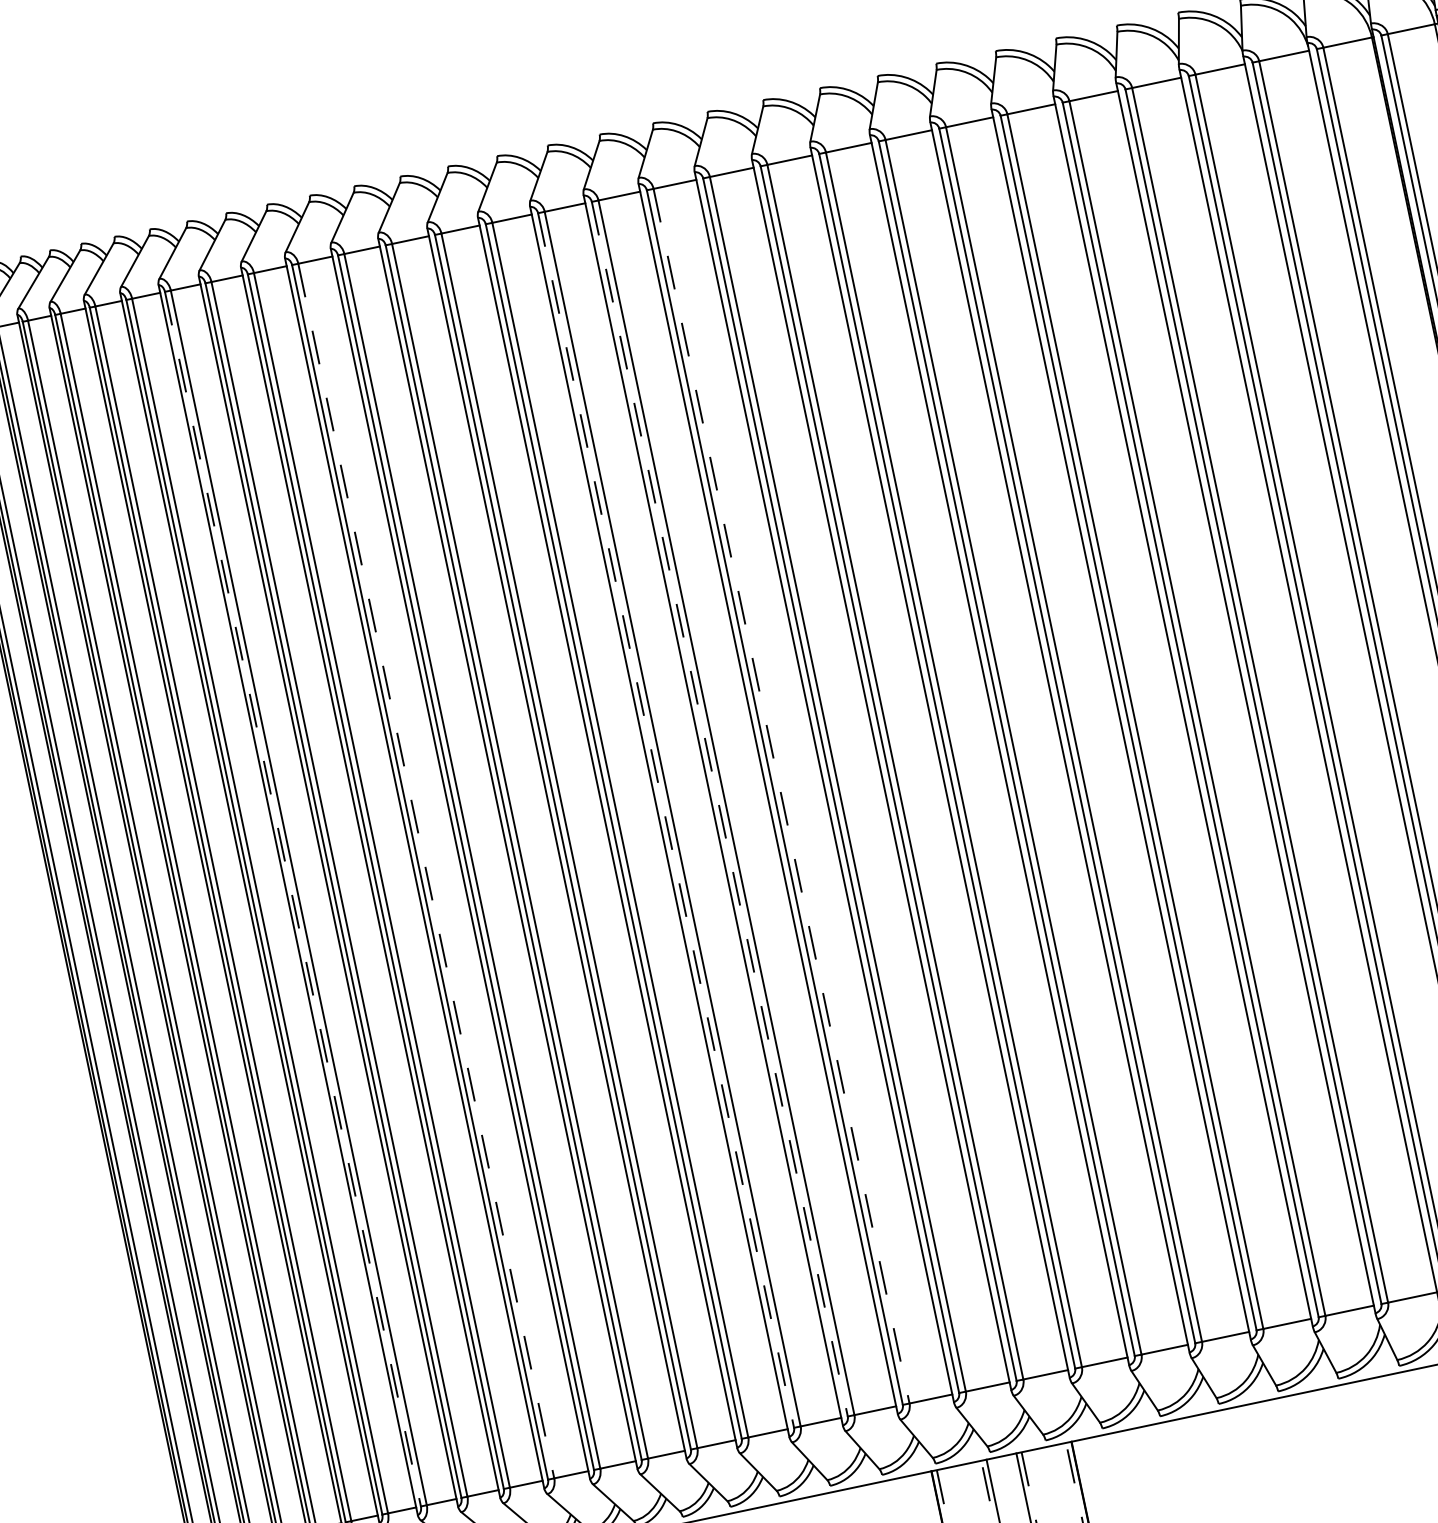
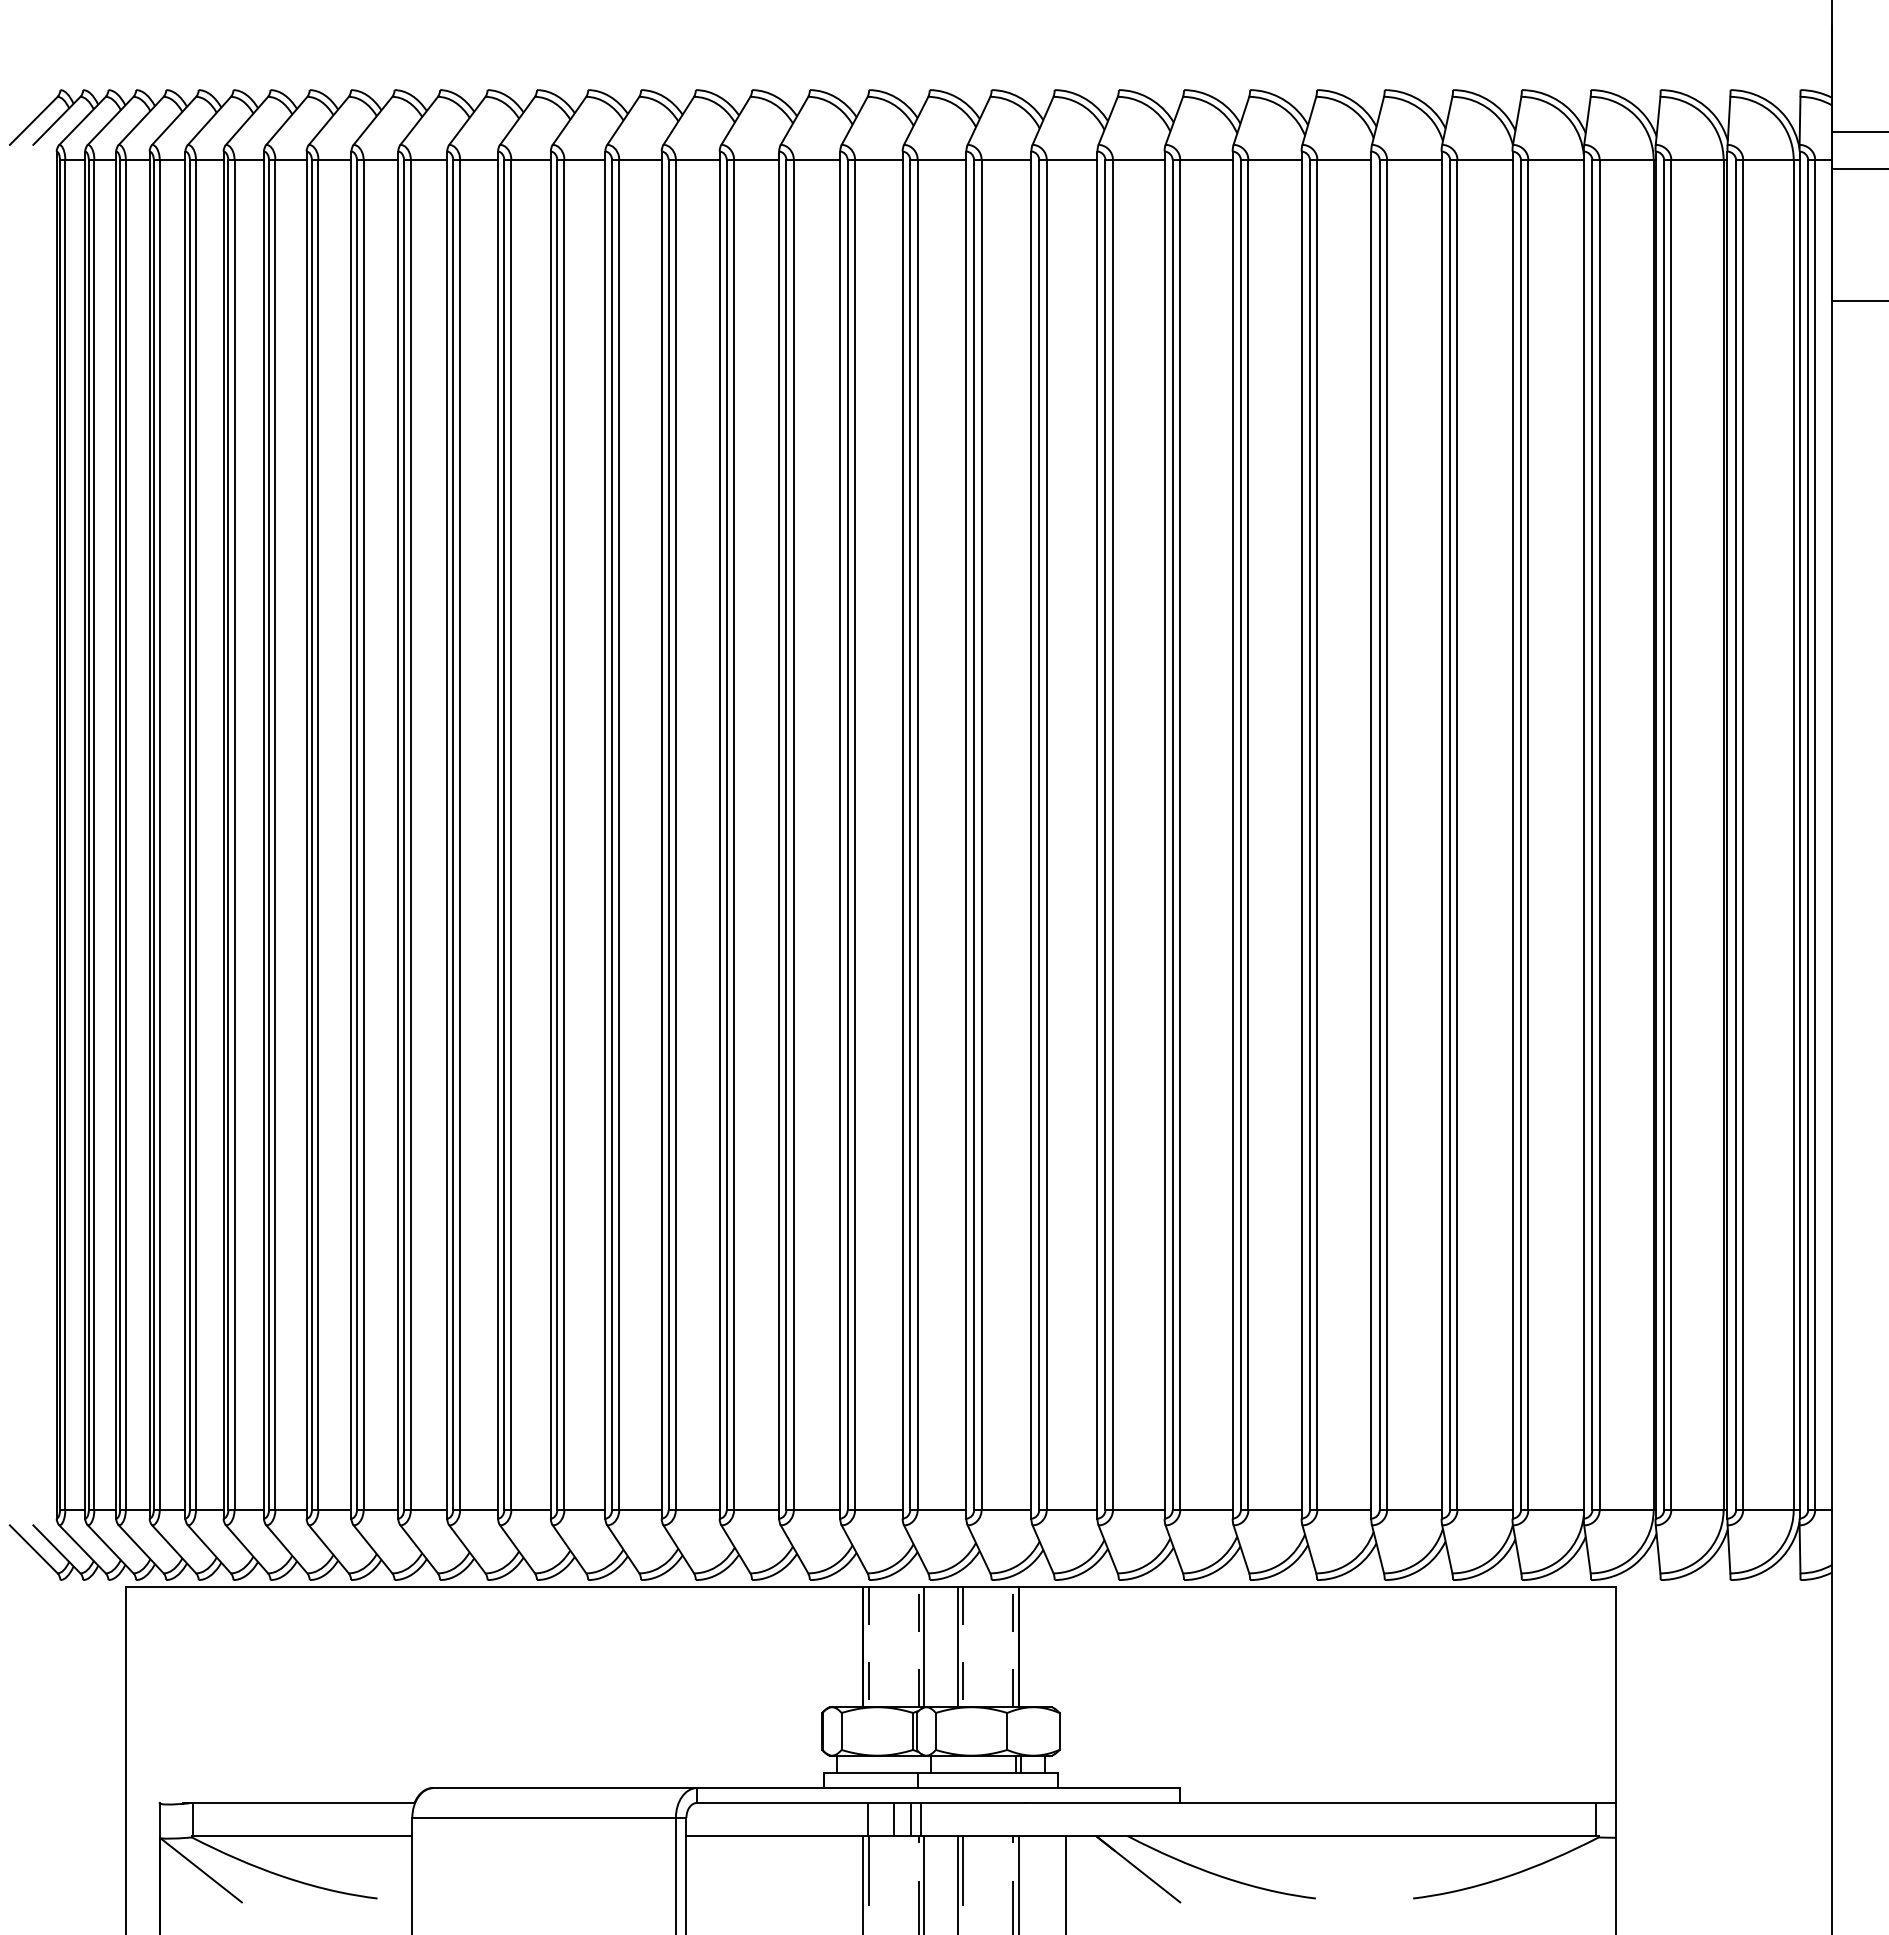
line: (782, 796) -> (855, 835), dashed -> solid
line: (719, 809) -> (786, 835), dashed -> solid
line: (665, 820) -> (726, 835), dashed -> solid
line: (426, 871) -> (460, 835), dashed -> solid
line: (292, 899) -> (311, 835), dashed -> solid

